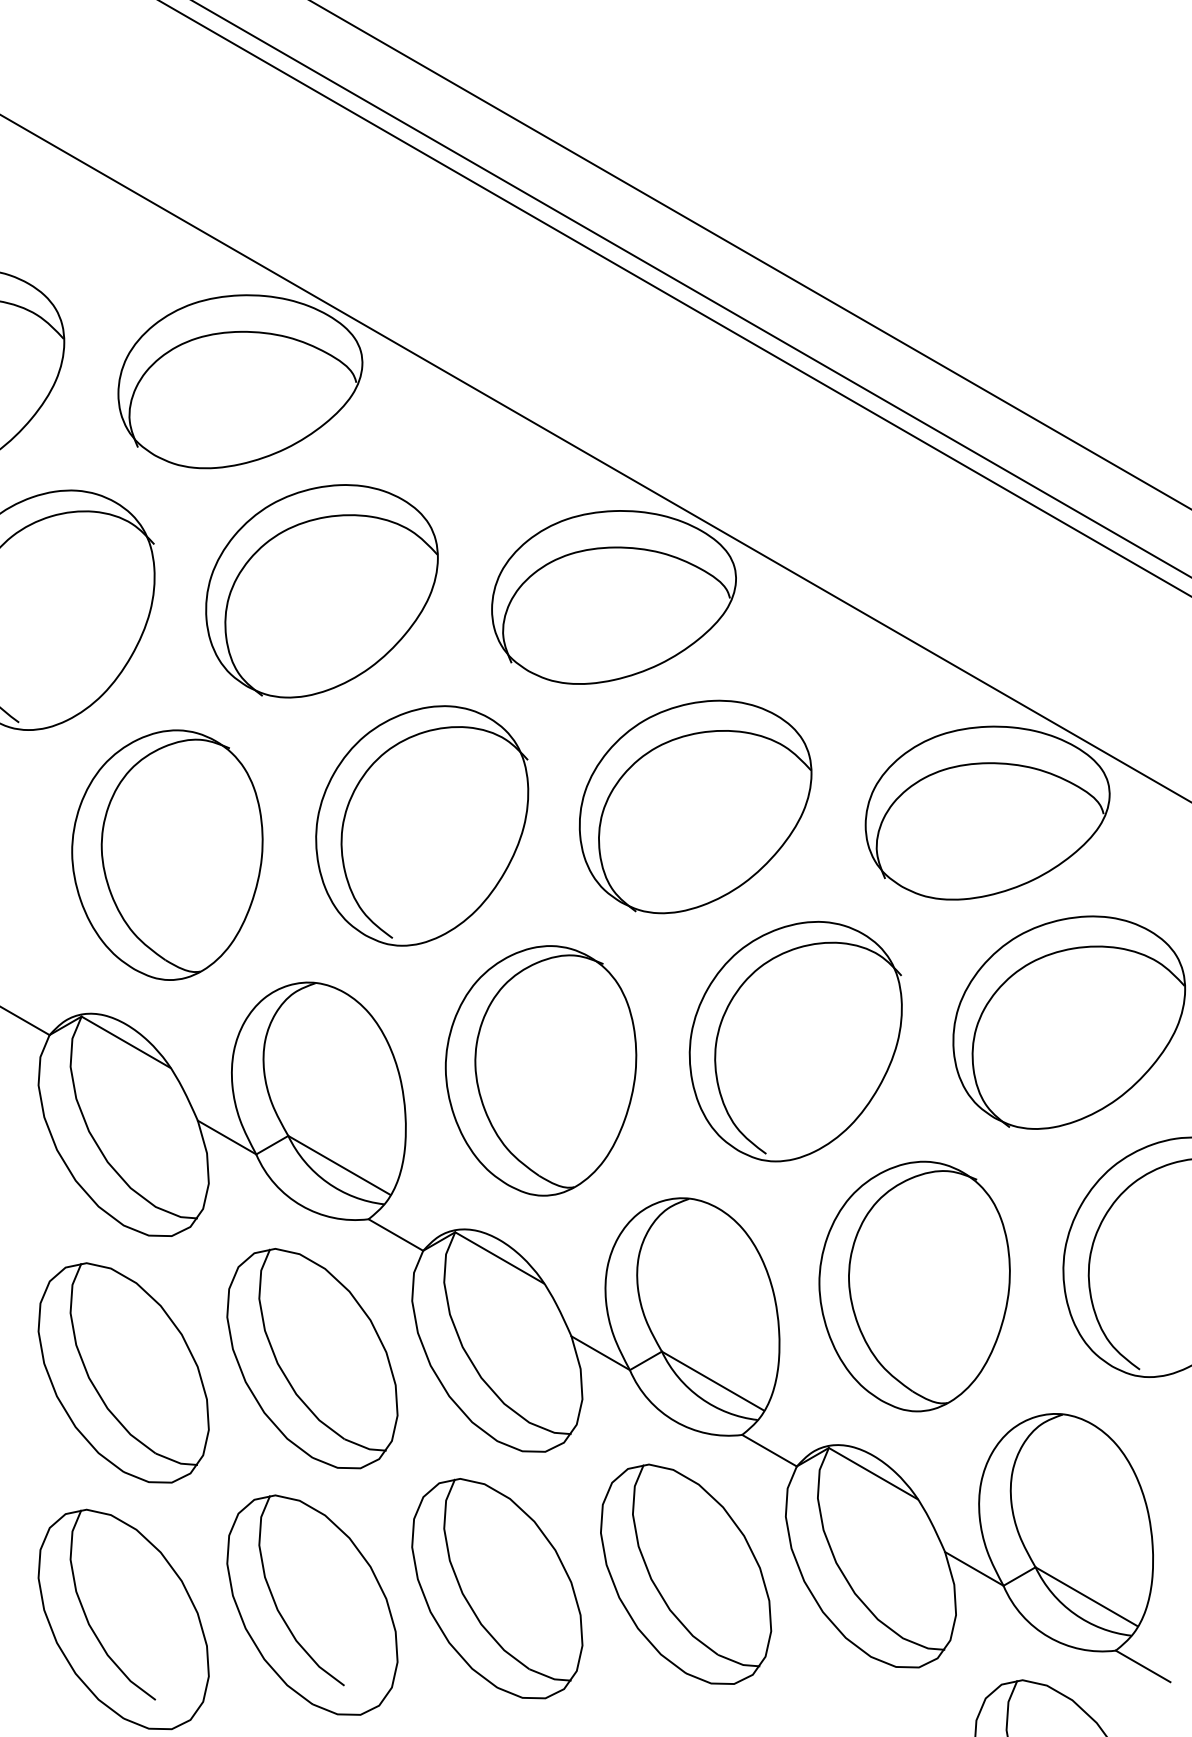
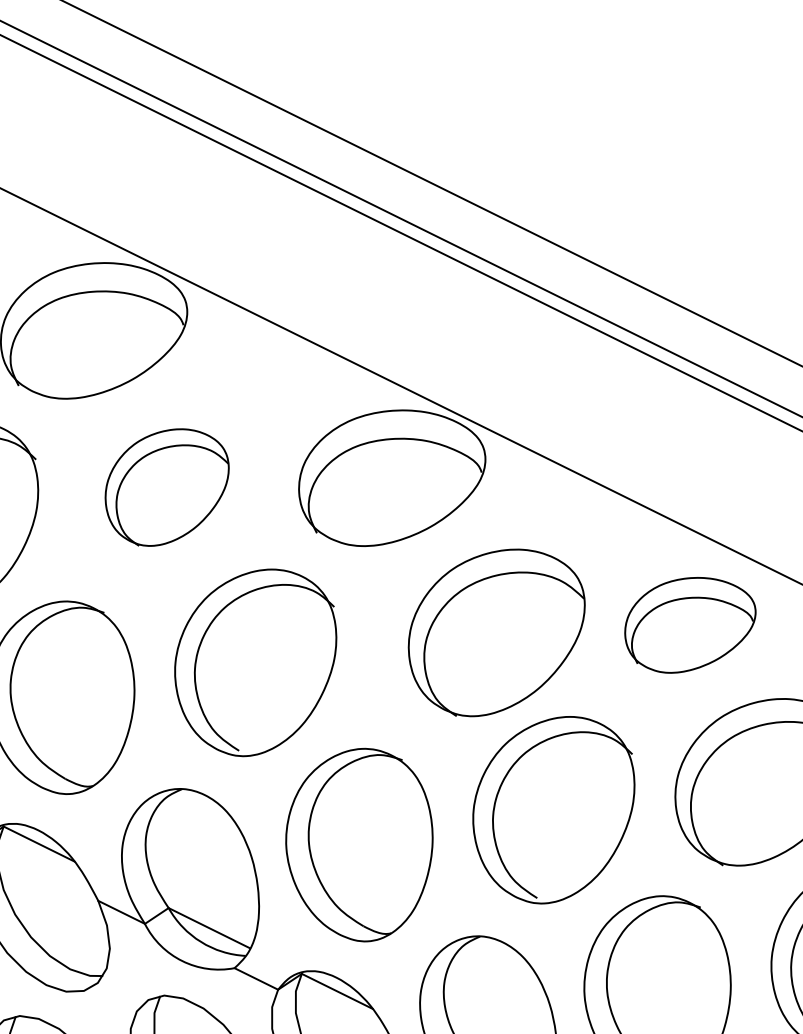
part: (321, 591) -> (167, 487), size x0.7
part: (695, 806) -> (497, 632), moved
part: (987, 812) -> (690, 624), size x0.7

